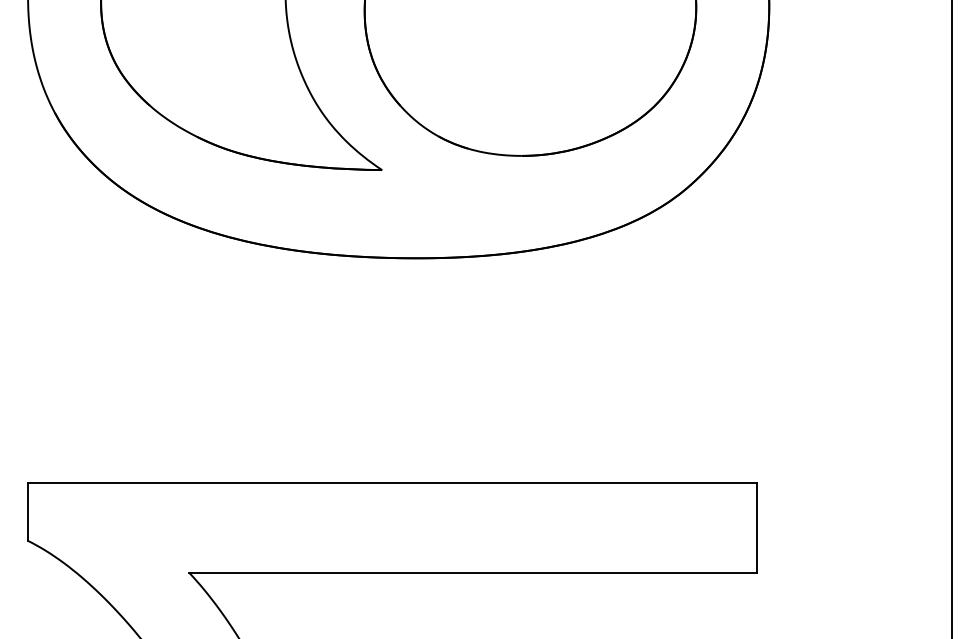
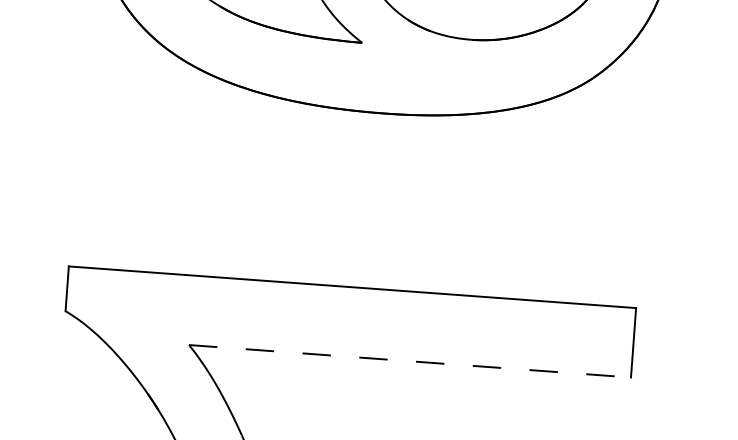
line: (473, 572) -> (410, 361), solid -> dashed

